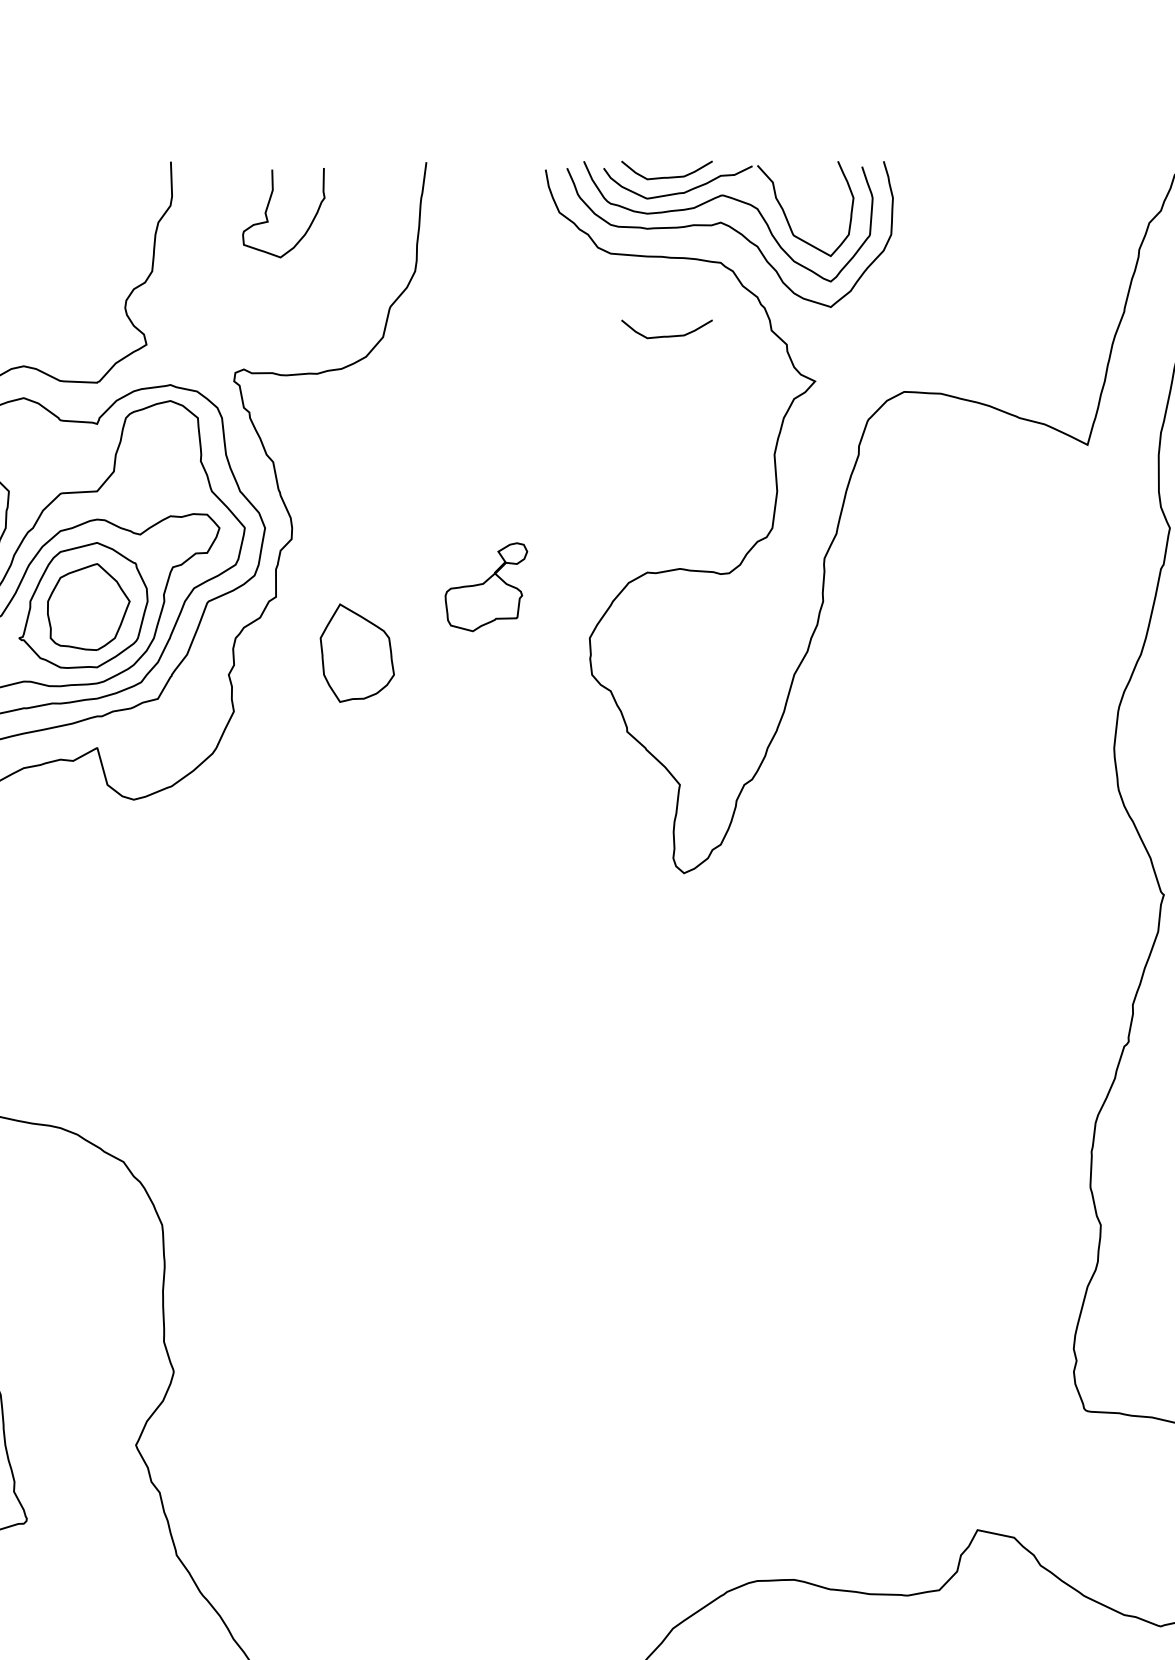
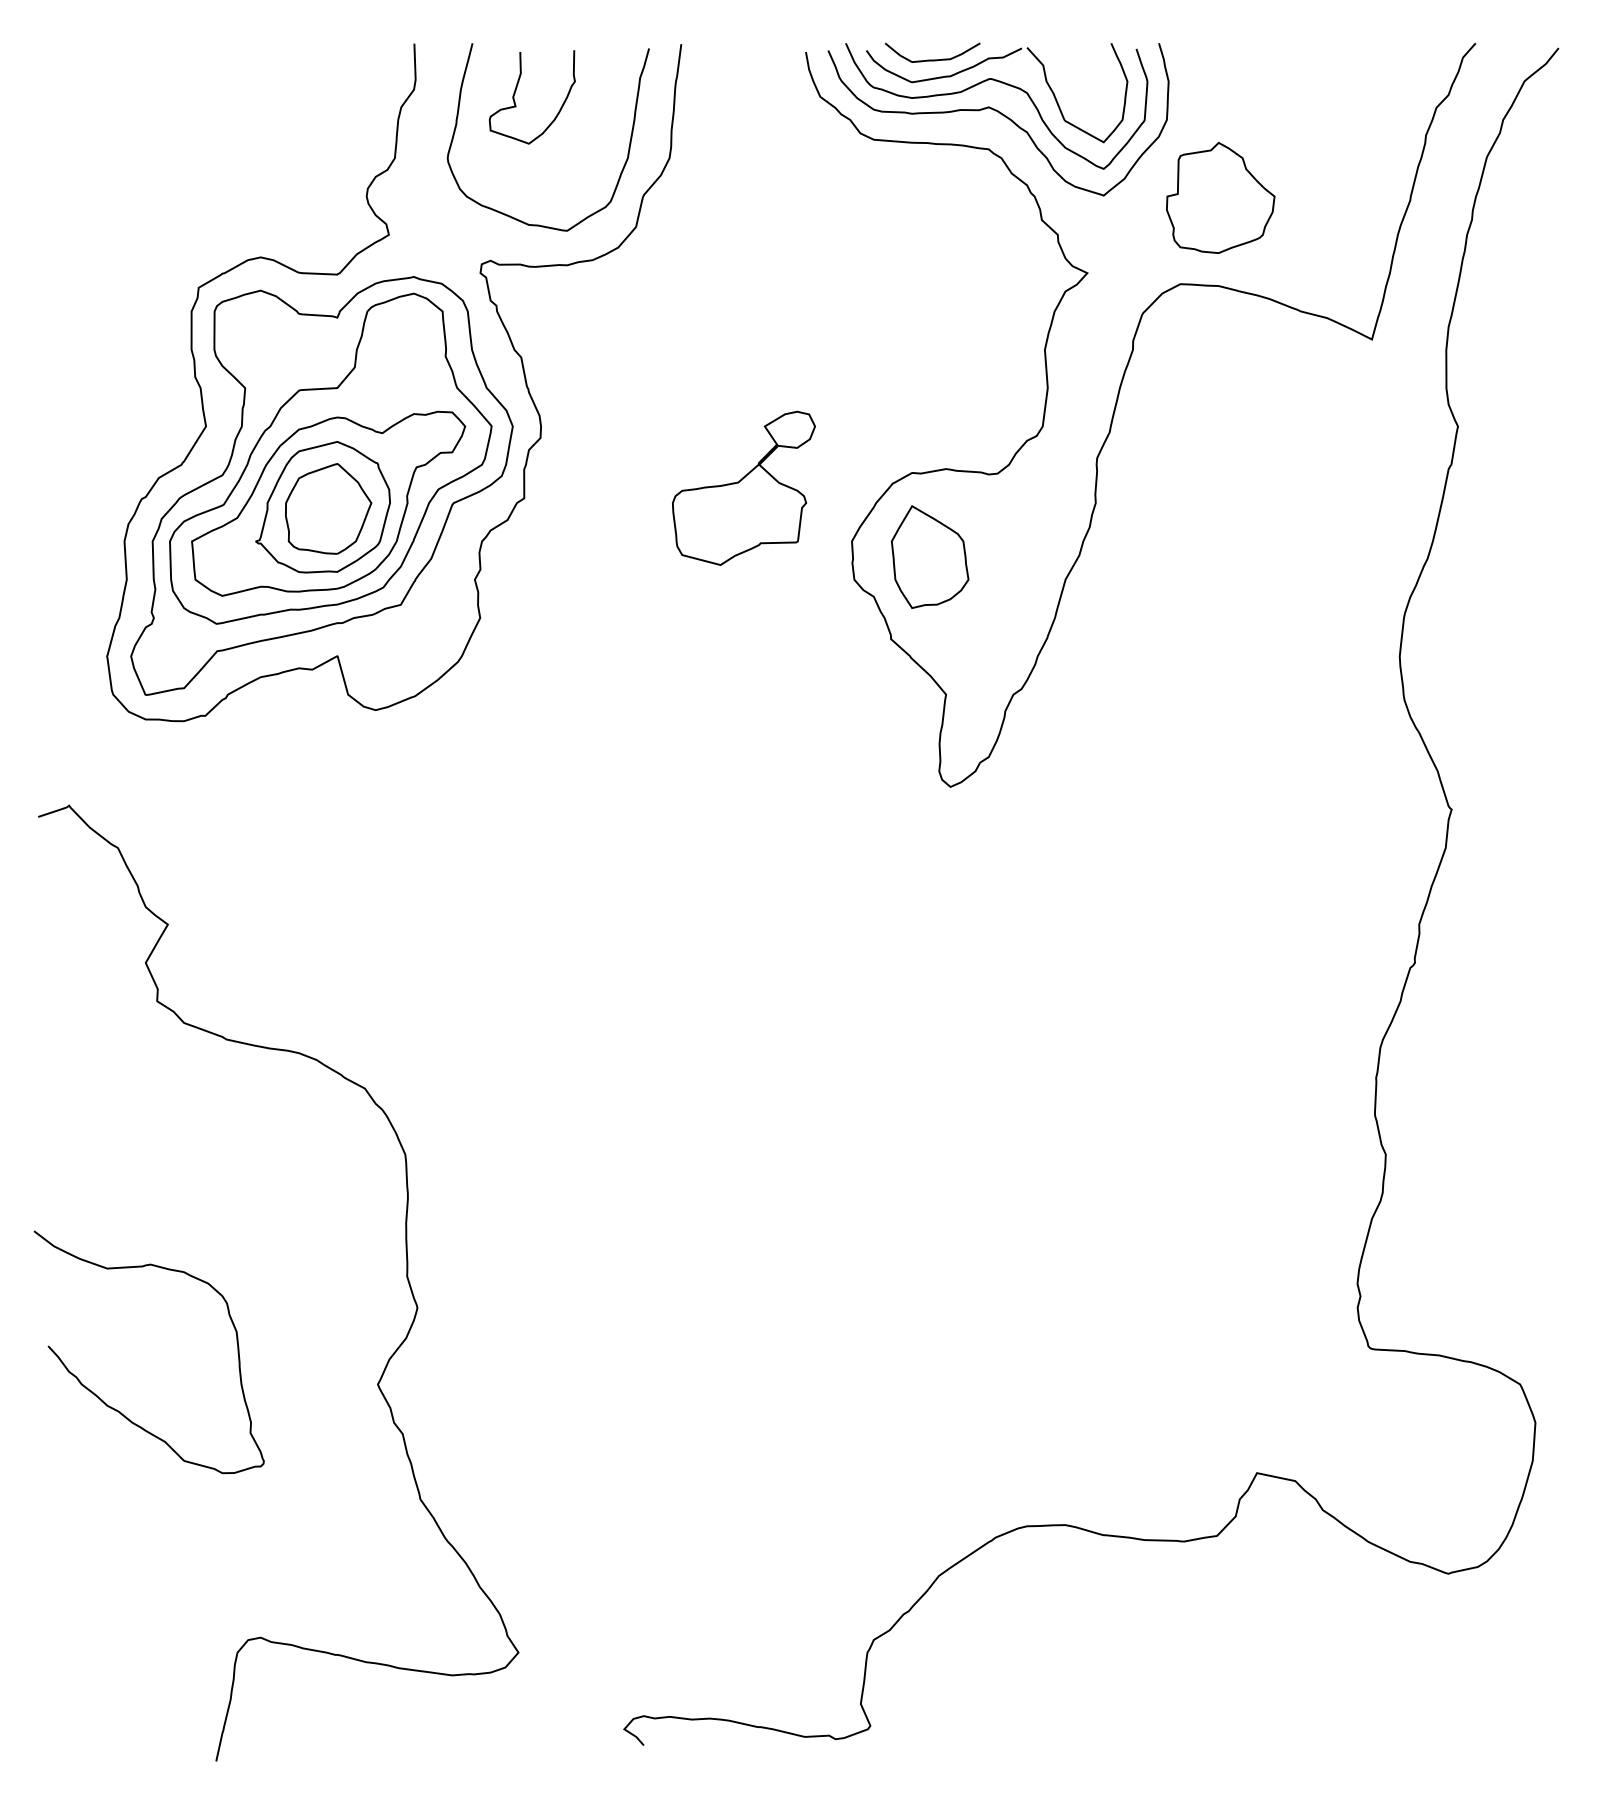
curve: (368, 285) -> (620, 172), added
part: (942, 308) -> (1220, 197), added
curve: (666, 335) -> (932, 225), removed
part: (485, 586) -> (743, 487), size x1.67
part: (357, 652) -> (930, 556), moved

